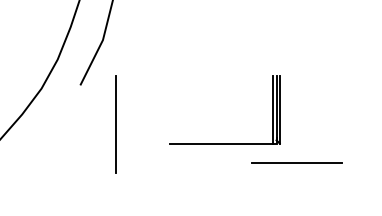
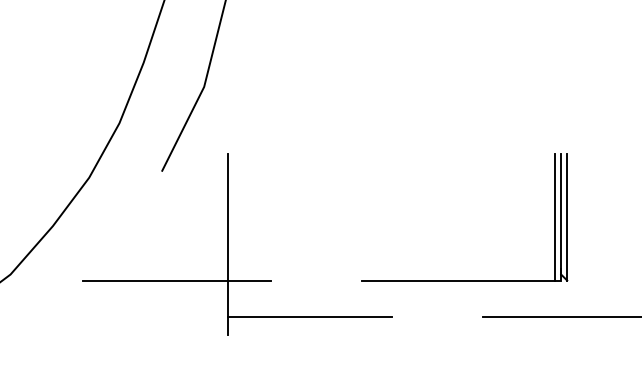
line: (88, 143) -> (177, 280), added
part: (224, 143) -> (463, 280), moved
line: (159, 162) -> (310, 316), added

